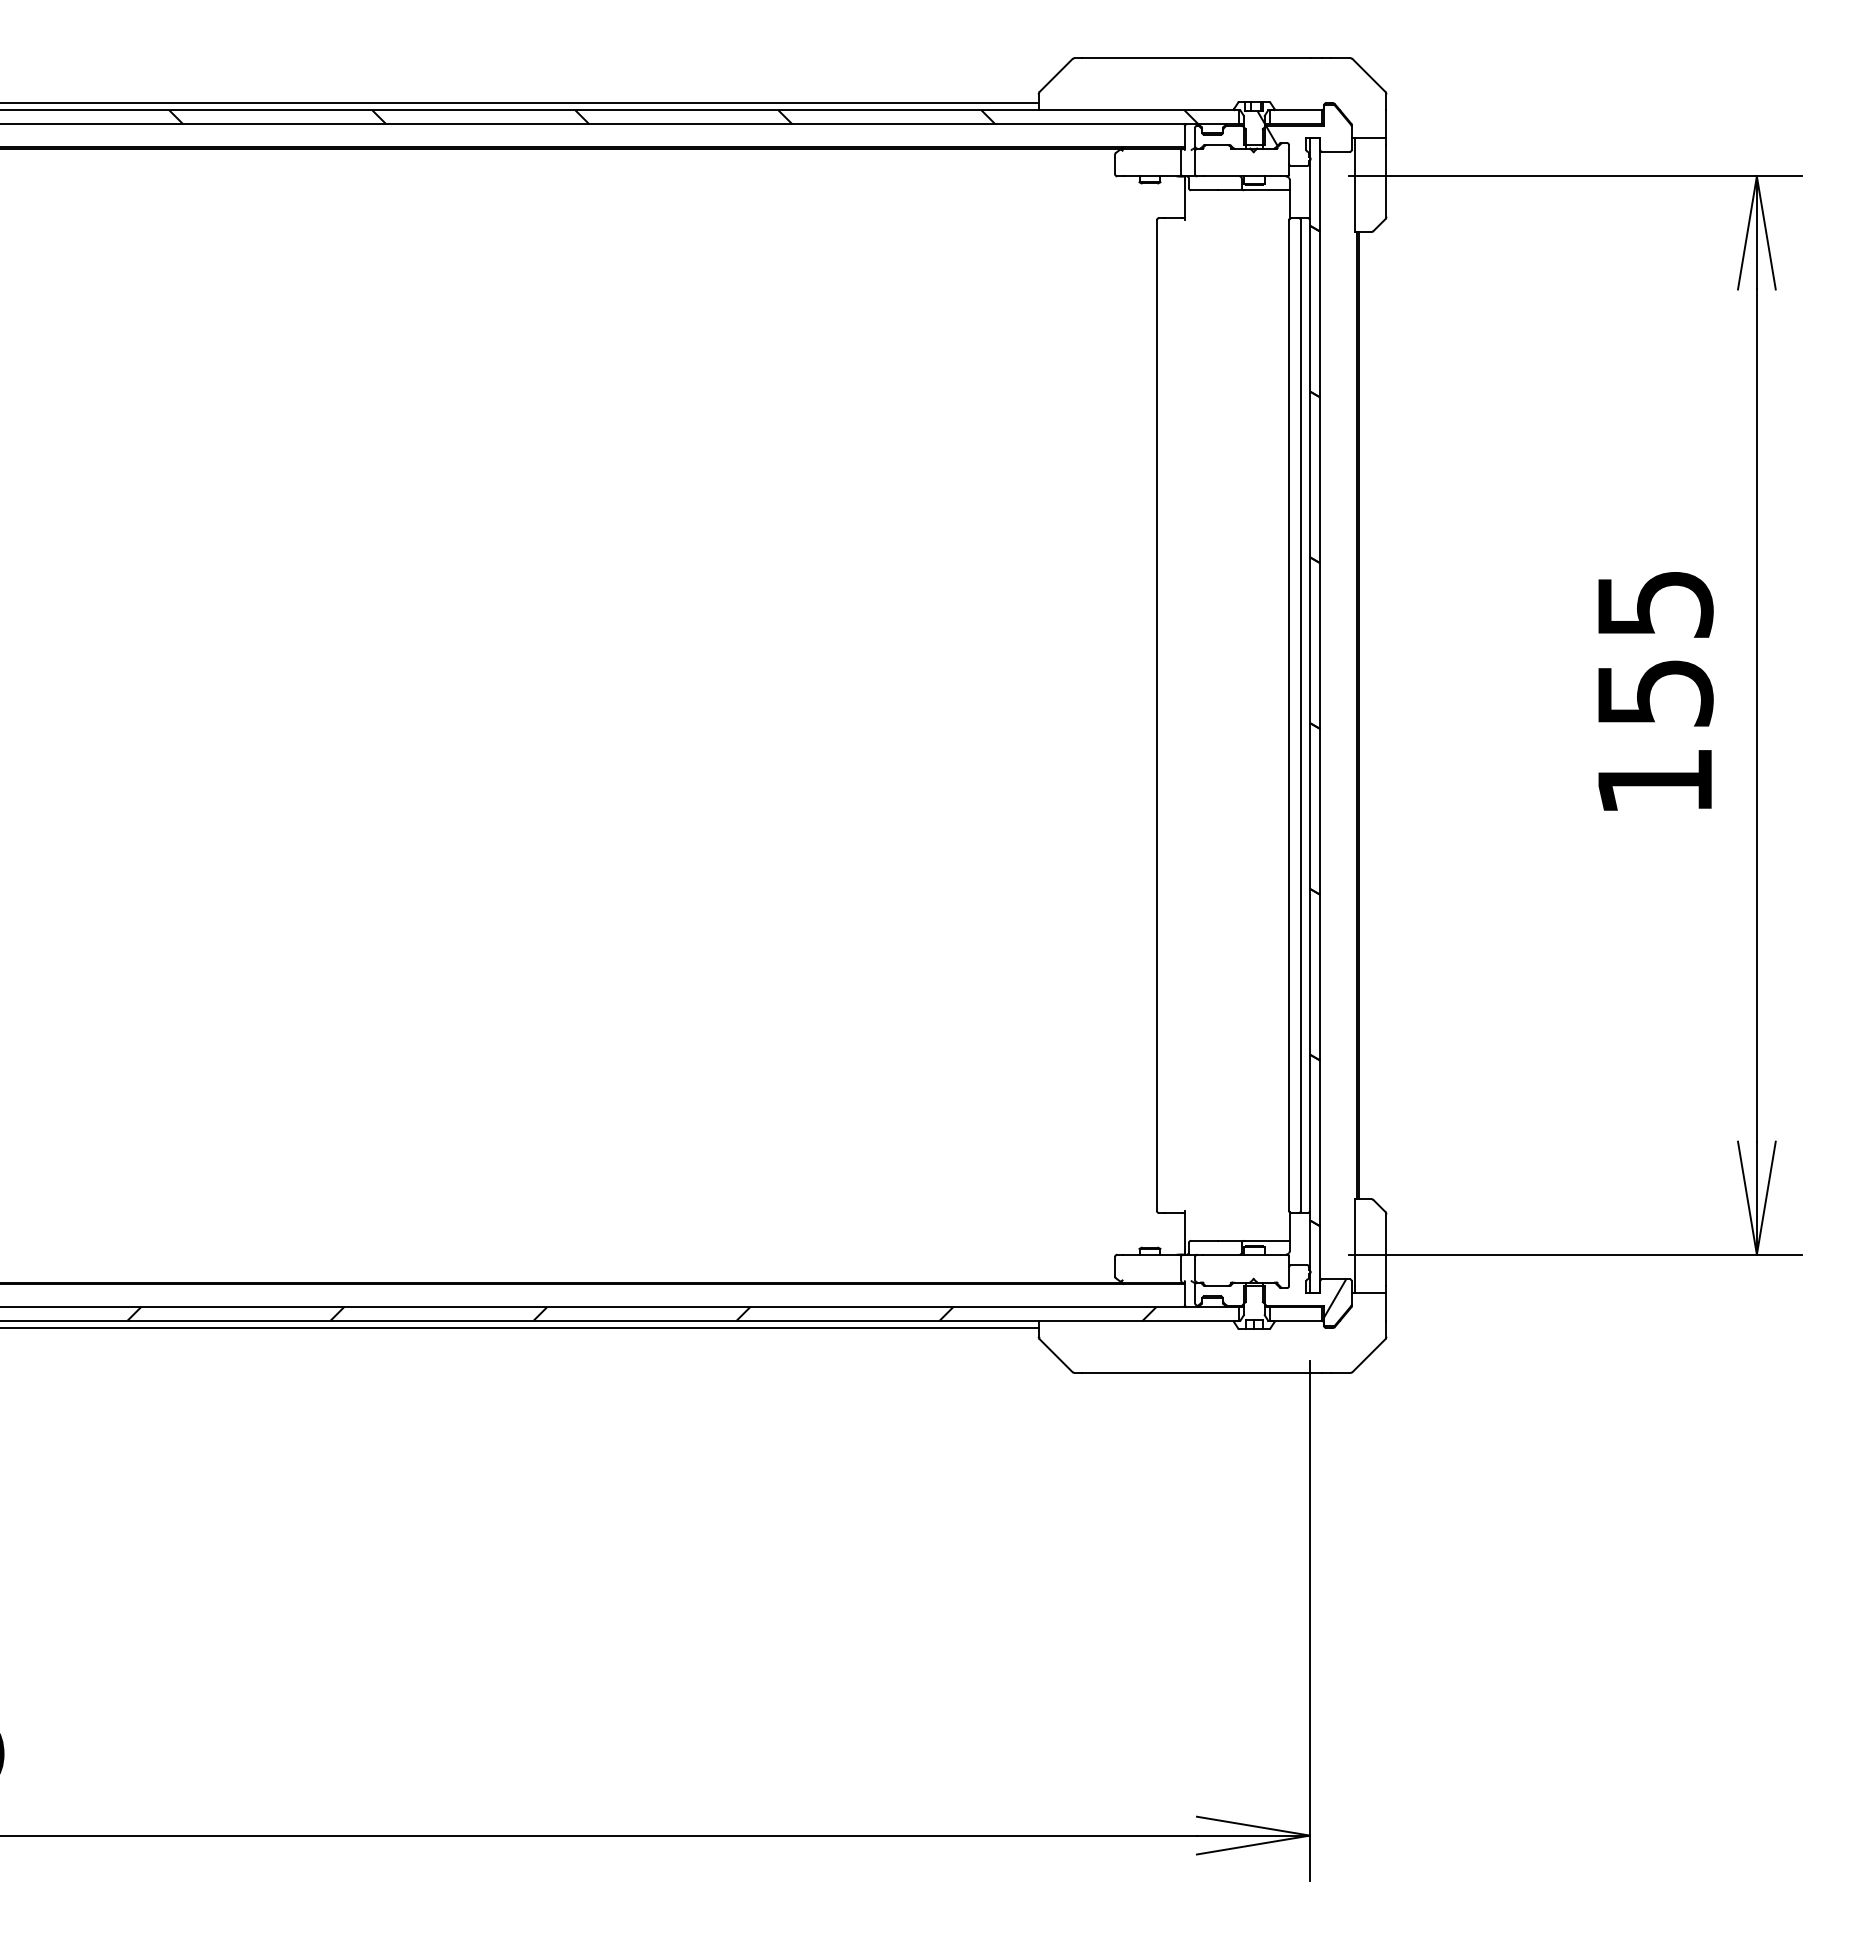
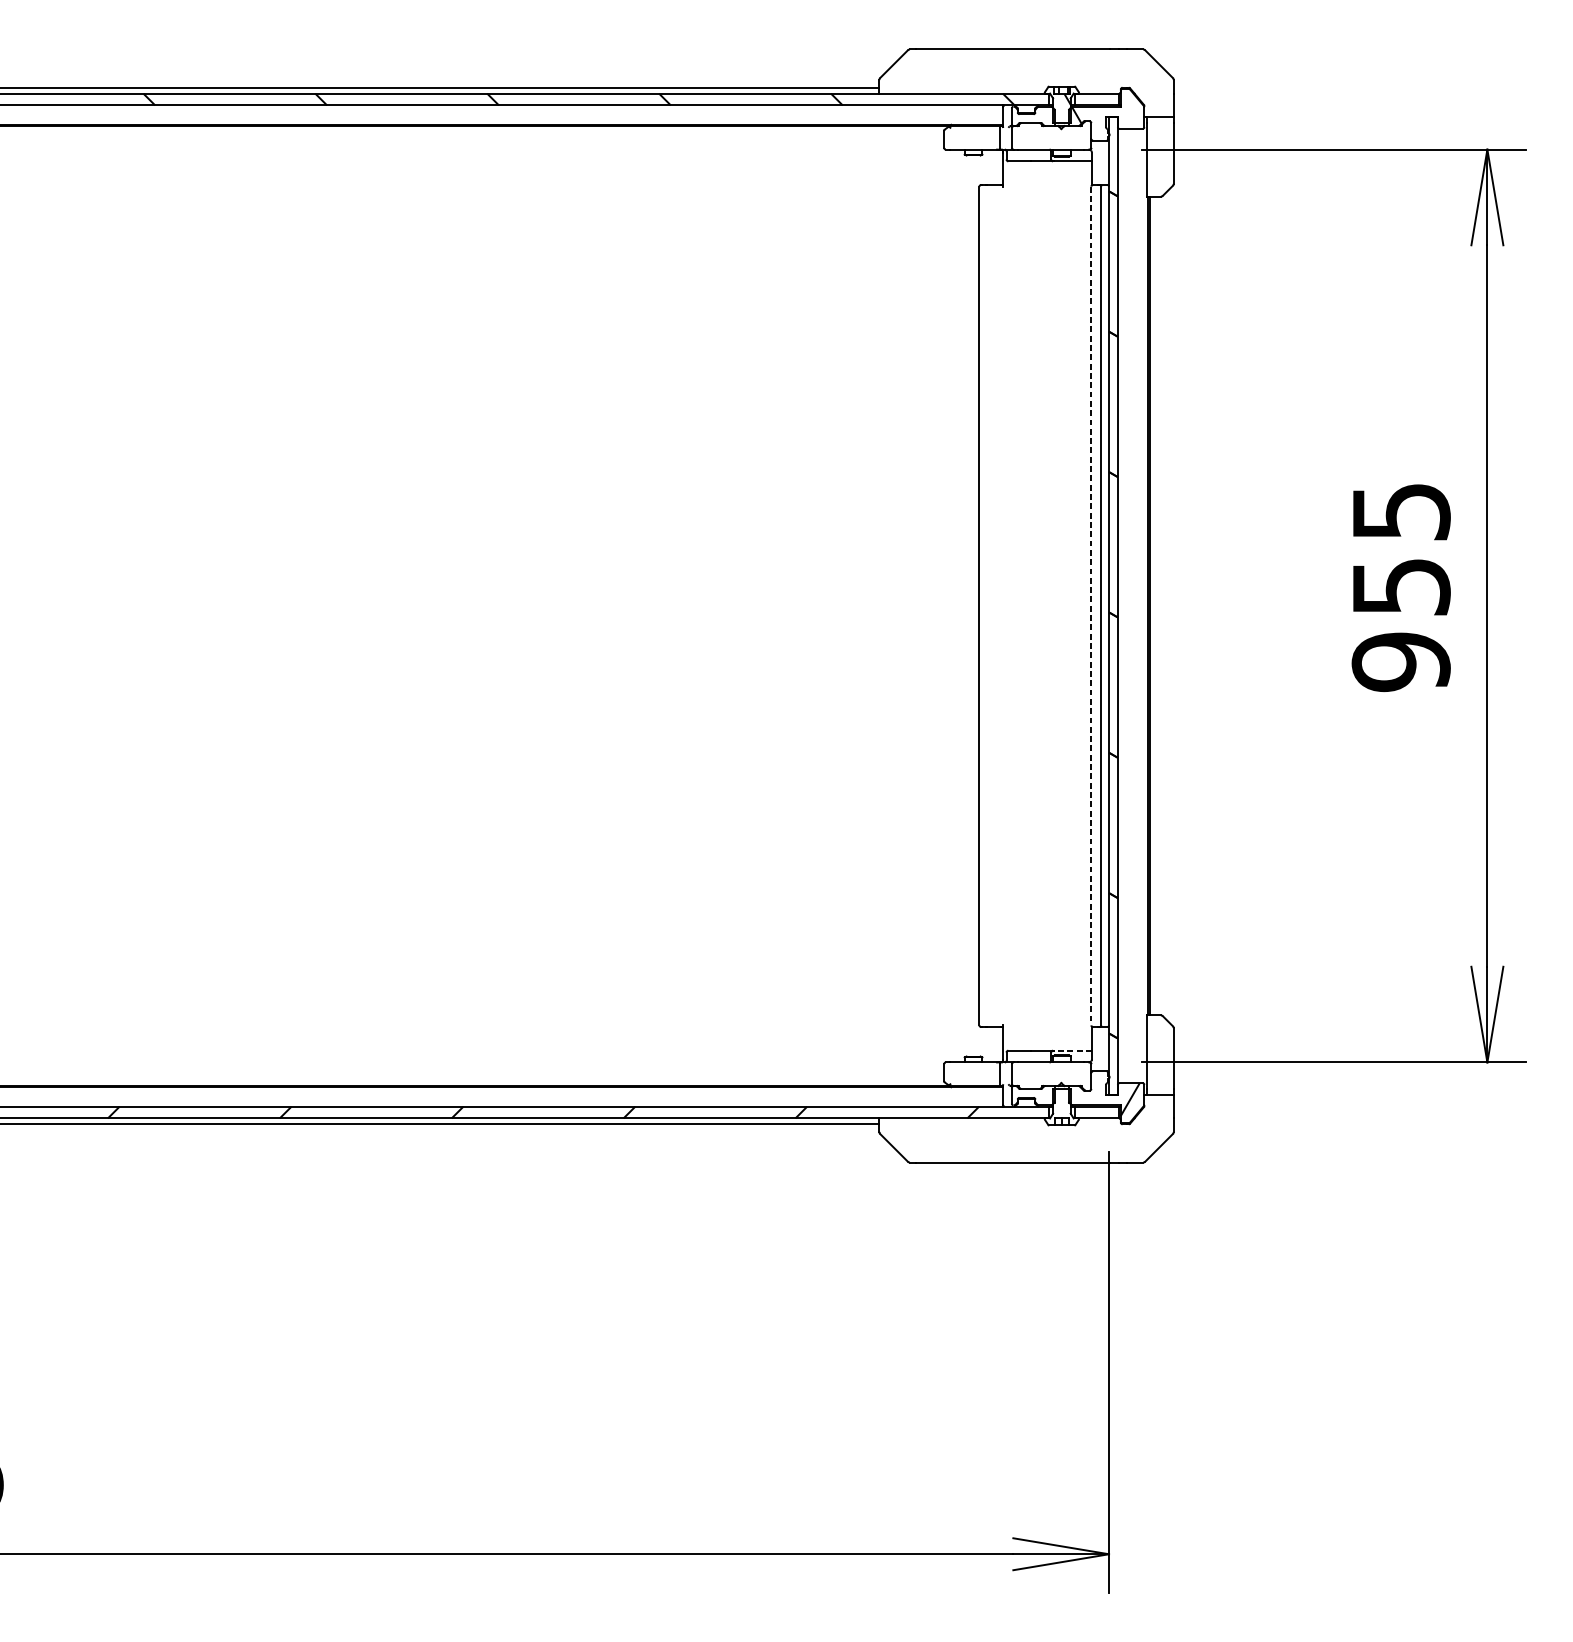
line: (1289, 716) -> (1091, 606), solid -> dashed
text: (1654, 782) -> (1400, 662), 155 -> 955
line: (1266, 1240) -> (1072, 1050), solid -> dashed

